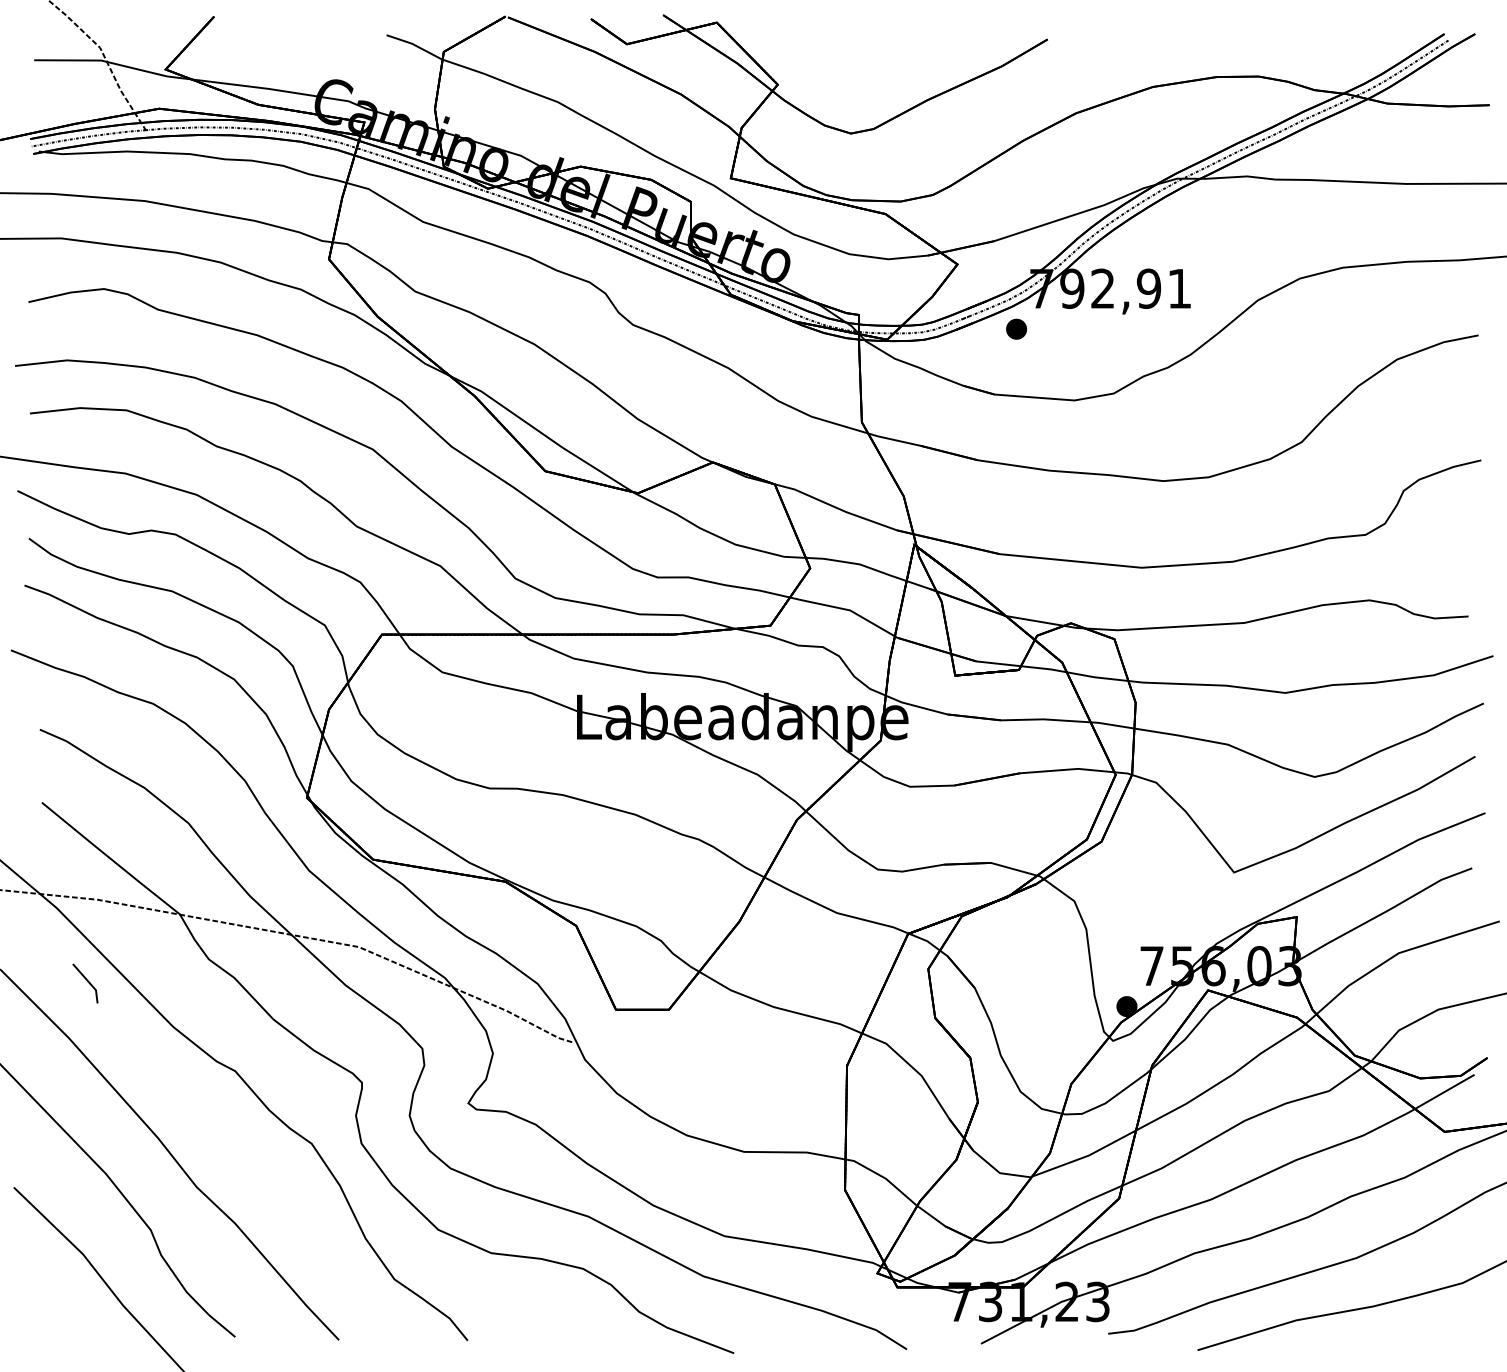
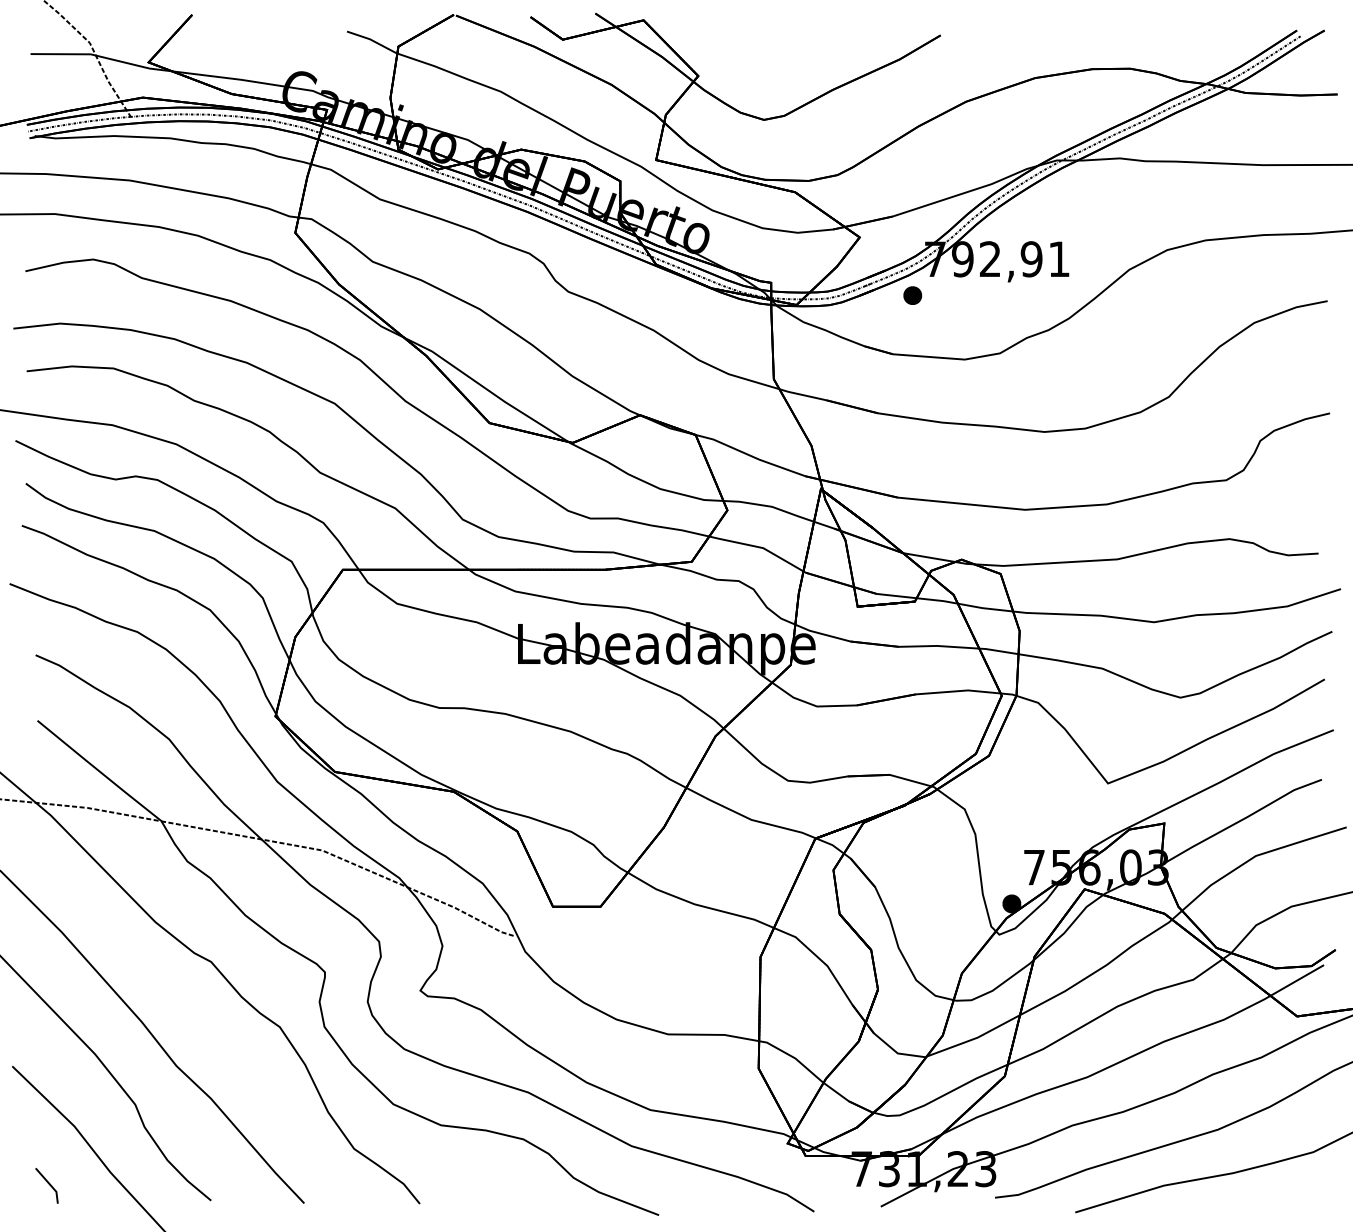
line: (87, 982) -> (48, 1184), moved

